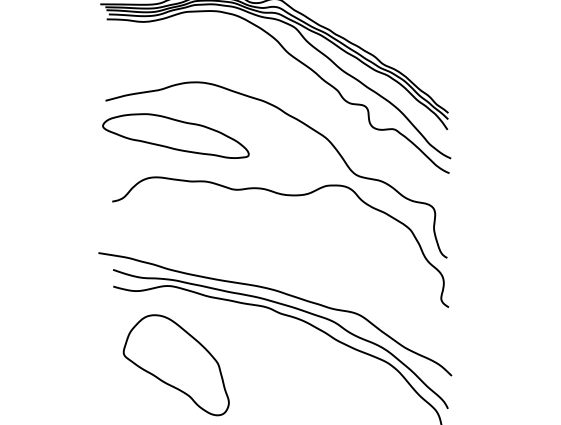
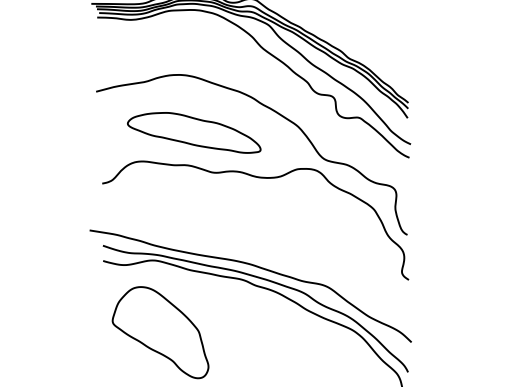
part: (176, 135) -> (194, 132), moved

